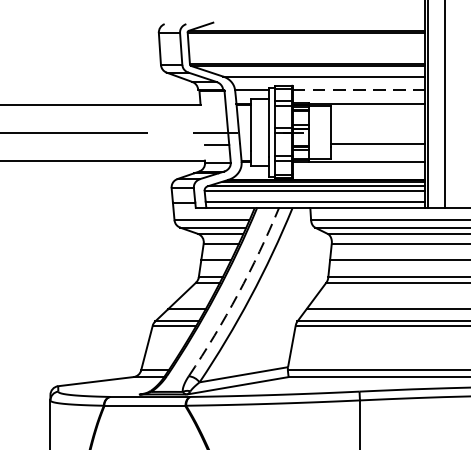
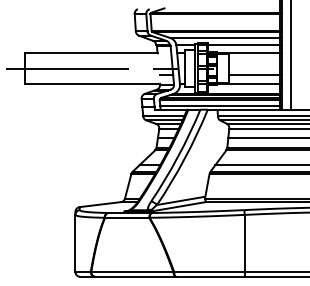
line: (359, 90) -> (244, 45), dashed -> solid
arc: (238, 293) -> (178, 156), dashed -> solid

